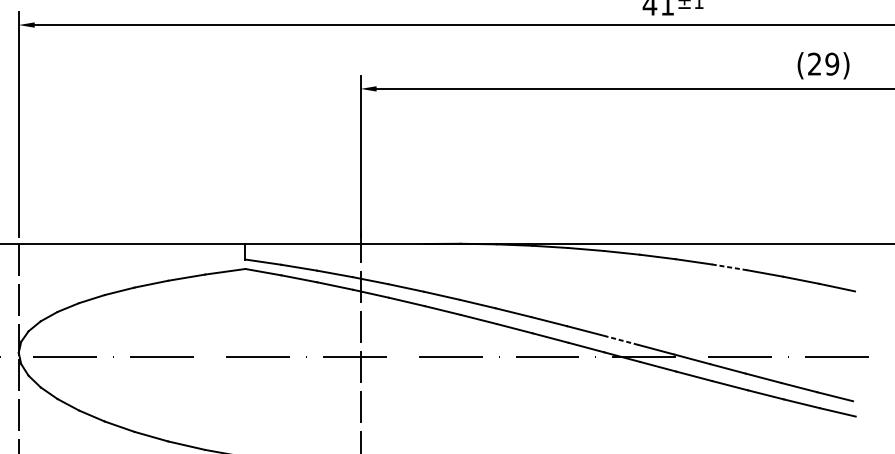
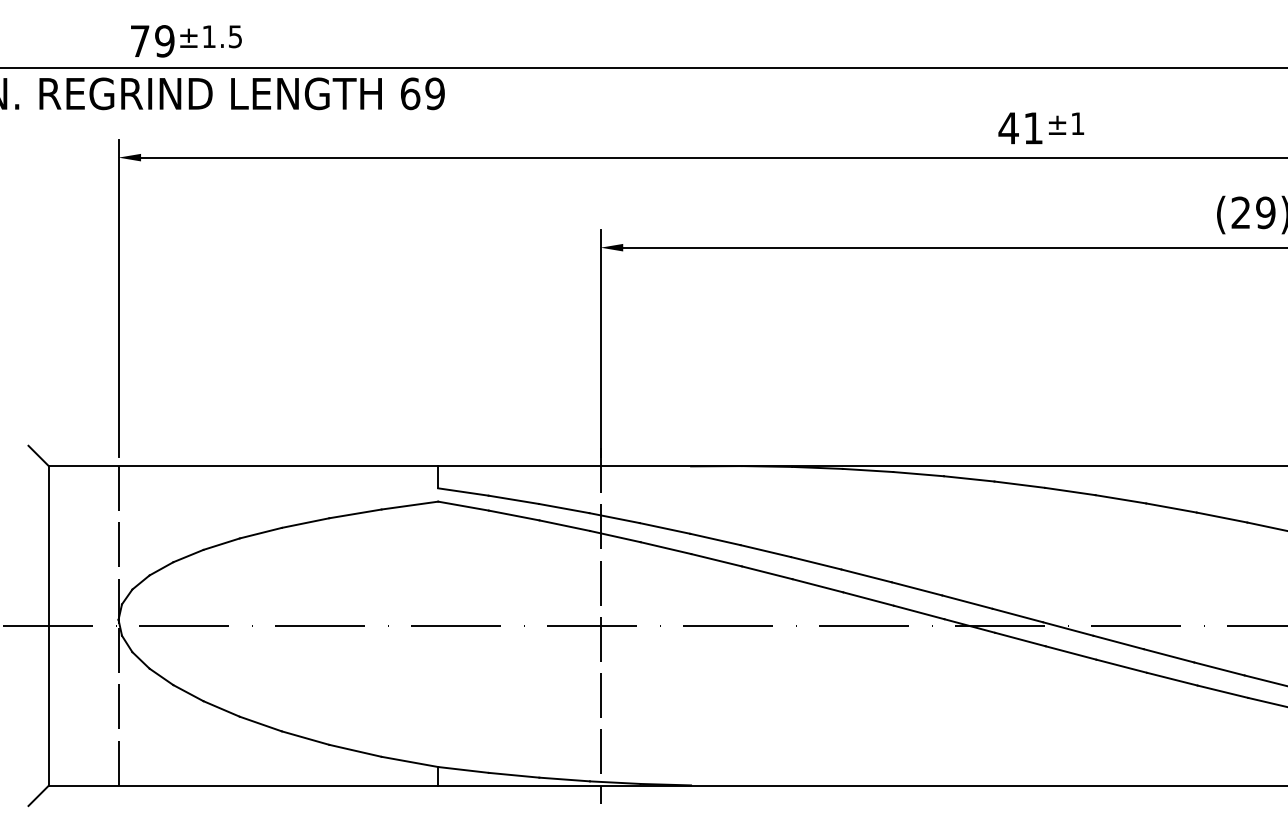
line: (729, 267) -> (1120, 499), dashed -> solid
line: (620, 340) -> (966, 602), dashed -> solid

